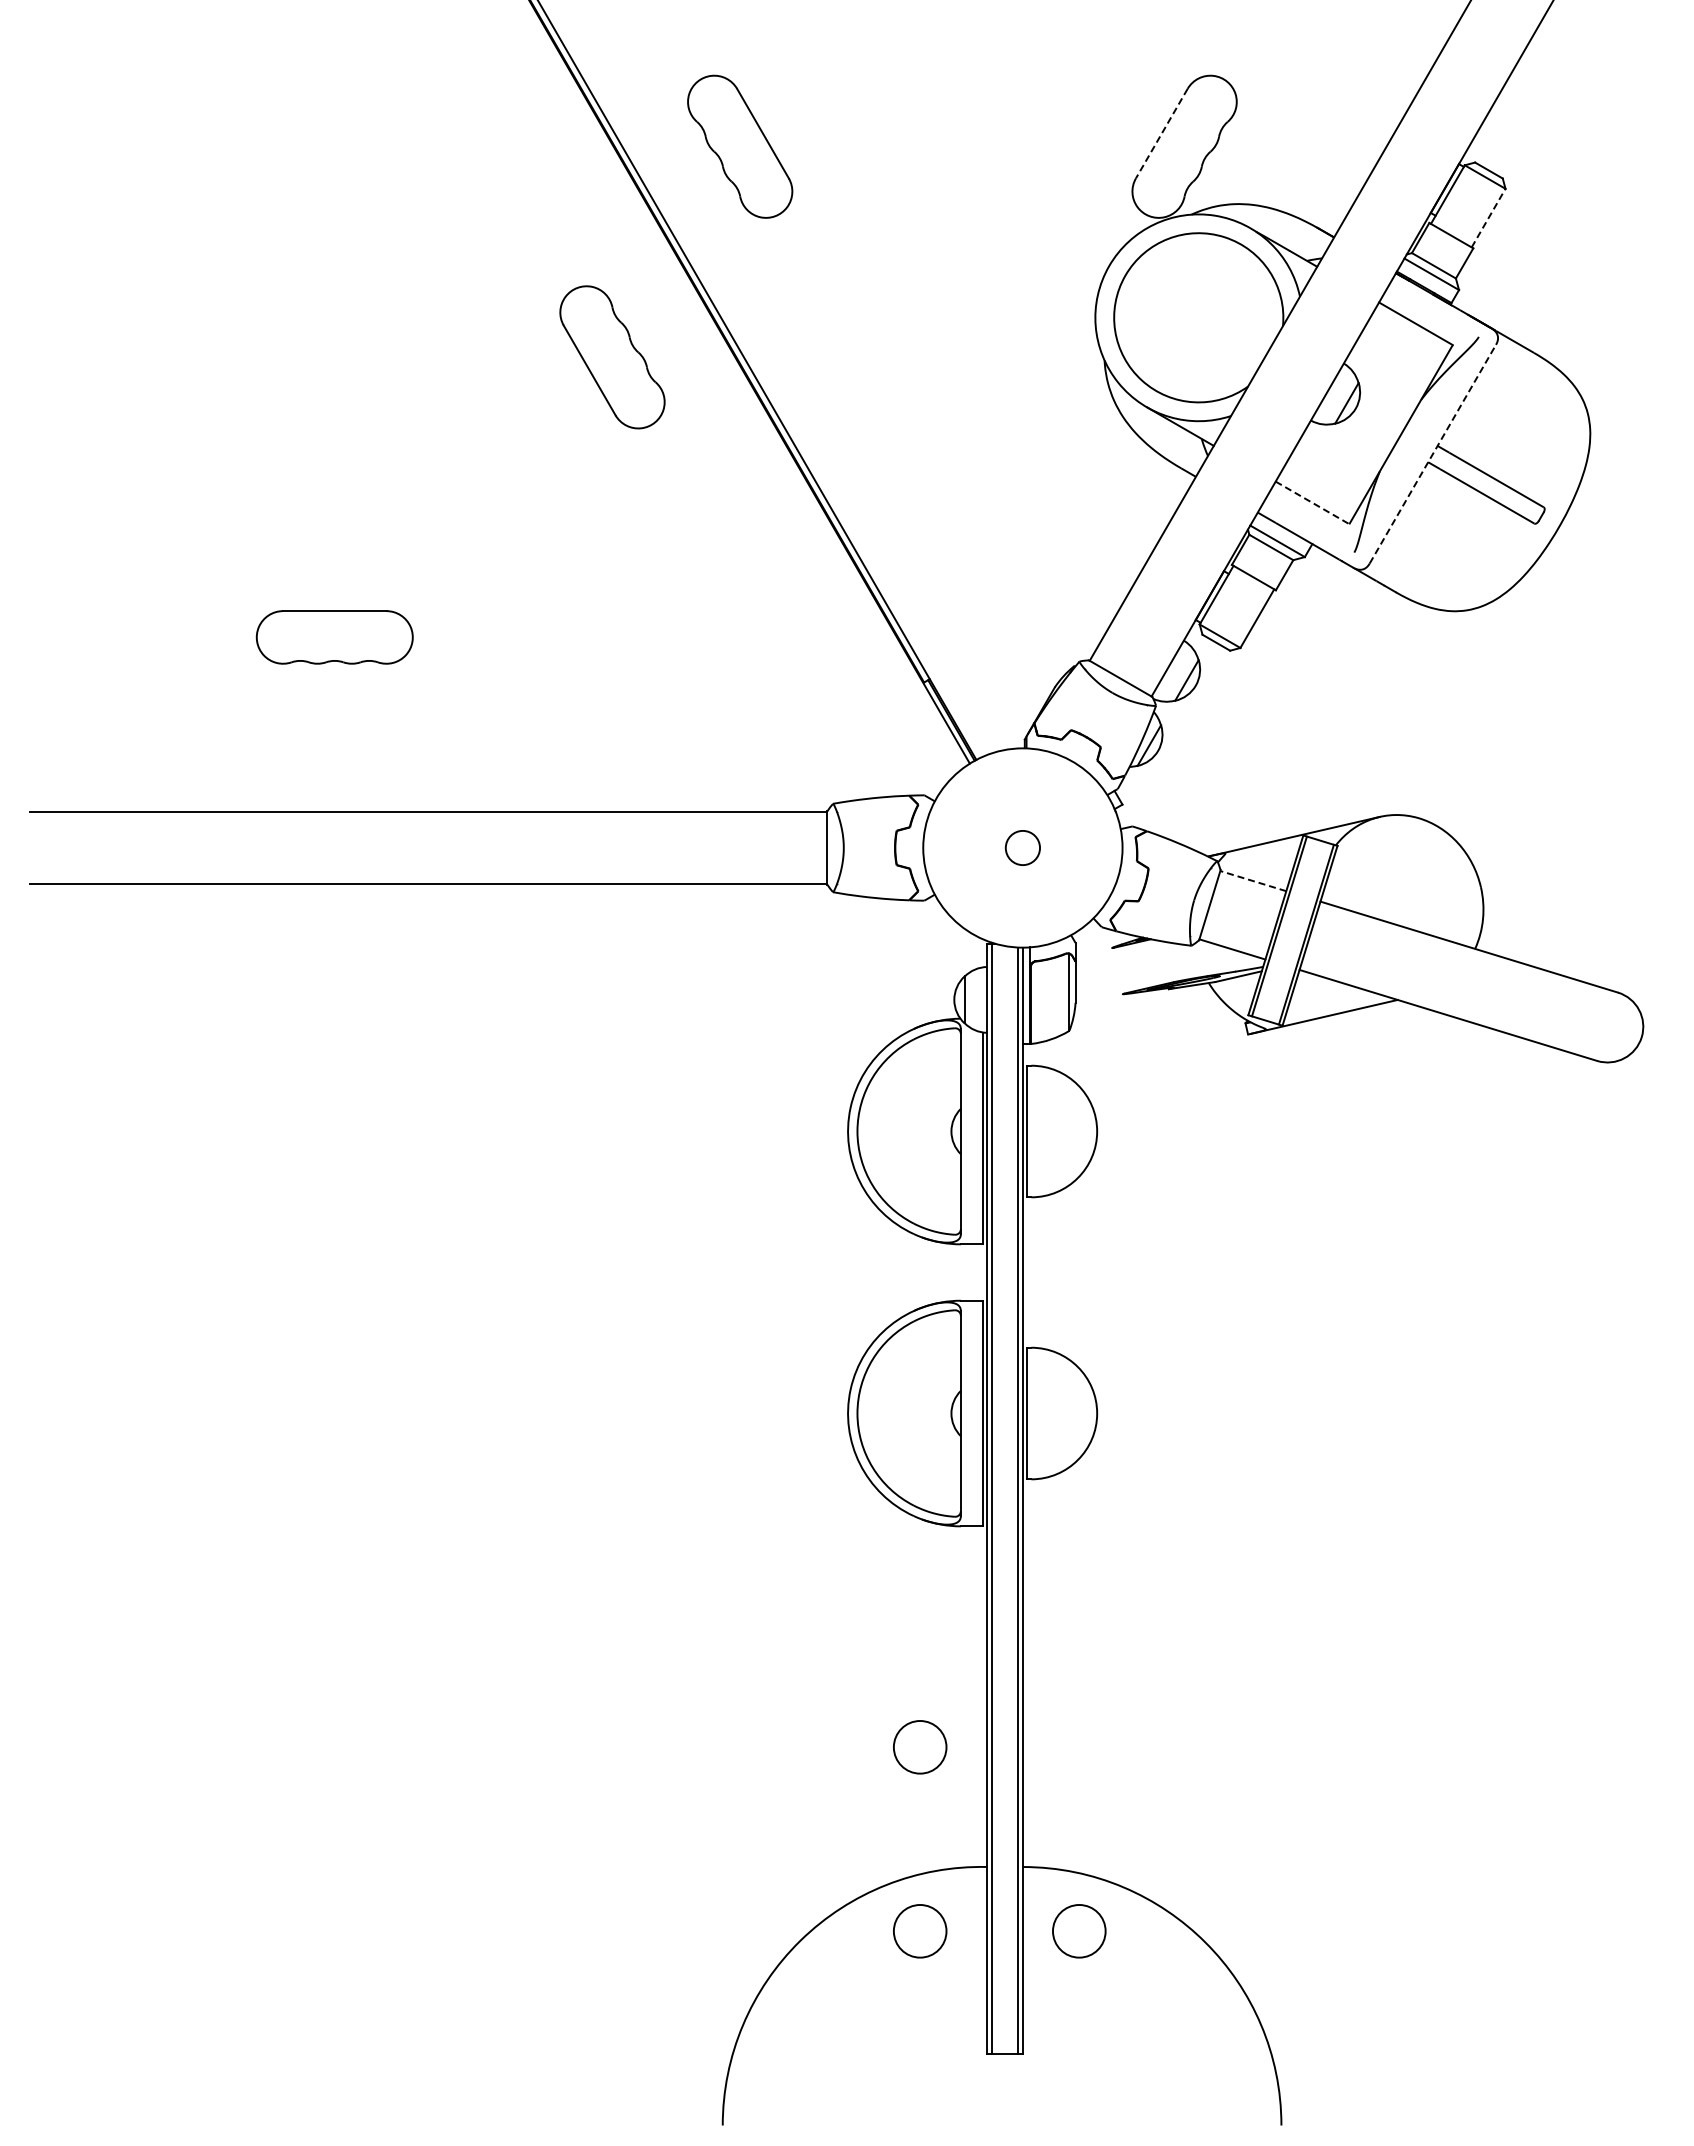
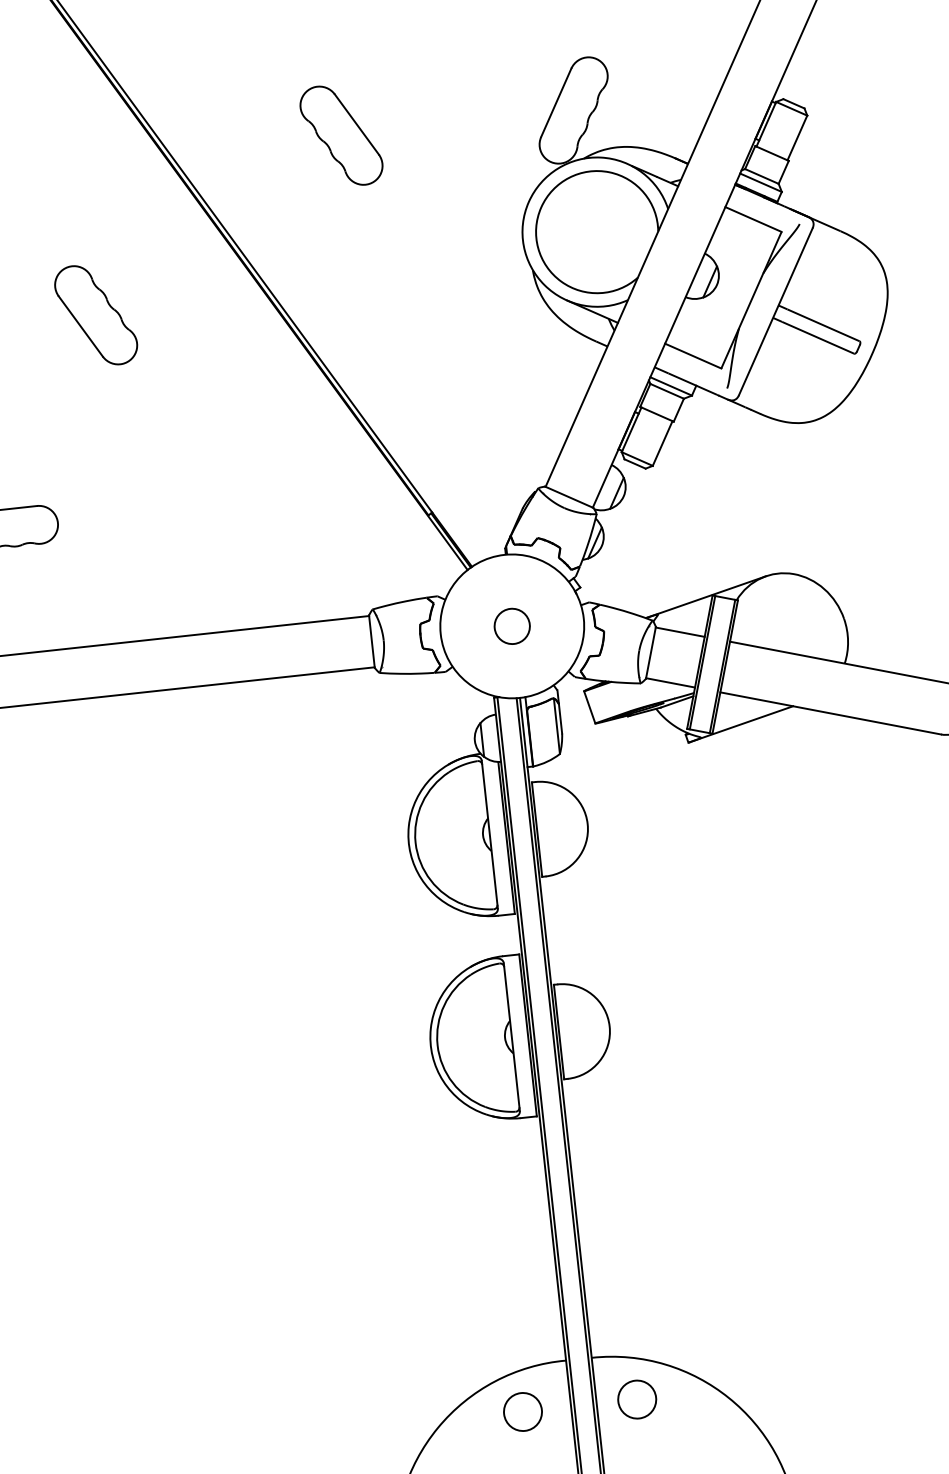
line: (1161, 133) -> (556, 102), dashed -> solid
part: (740, 146) -> (341, 135), moved
line: (1488, 218) -> (797, 138), dashed -> solid
part: (612, 357) -> (96, 315), moved
line: (1433, 453) -> (776, 311), dashed -> solid
line: (1312, 502) -> (693, 355), dashed -> solid
circle: (1022, 847) -> (511, 626), size x1.43
line: (1253, 881) -> (680, 632), dashed -> solid
line: (1117, 971) -> (589, 707), added
circle: (920, 1747) -> (508, 1280), removed

